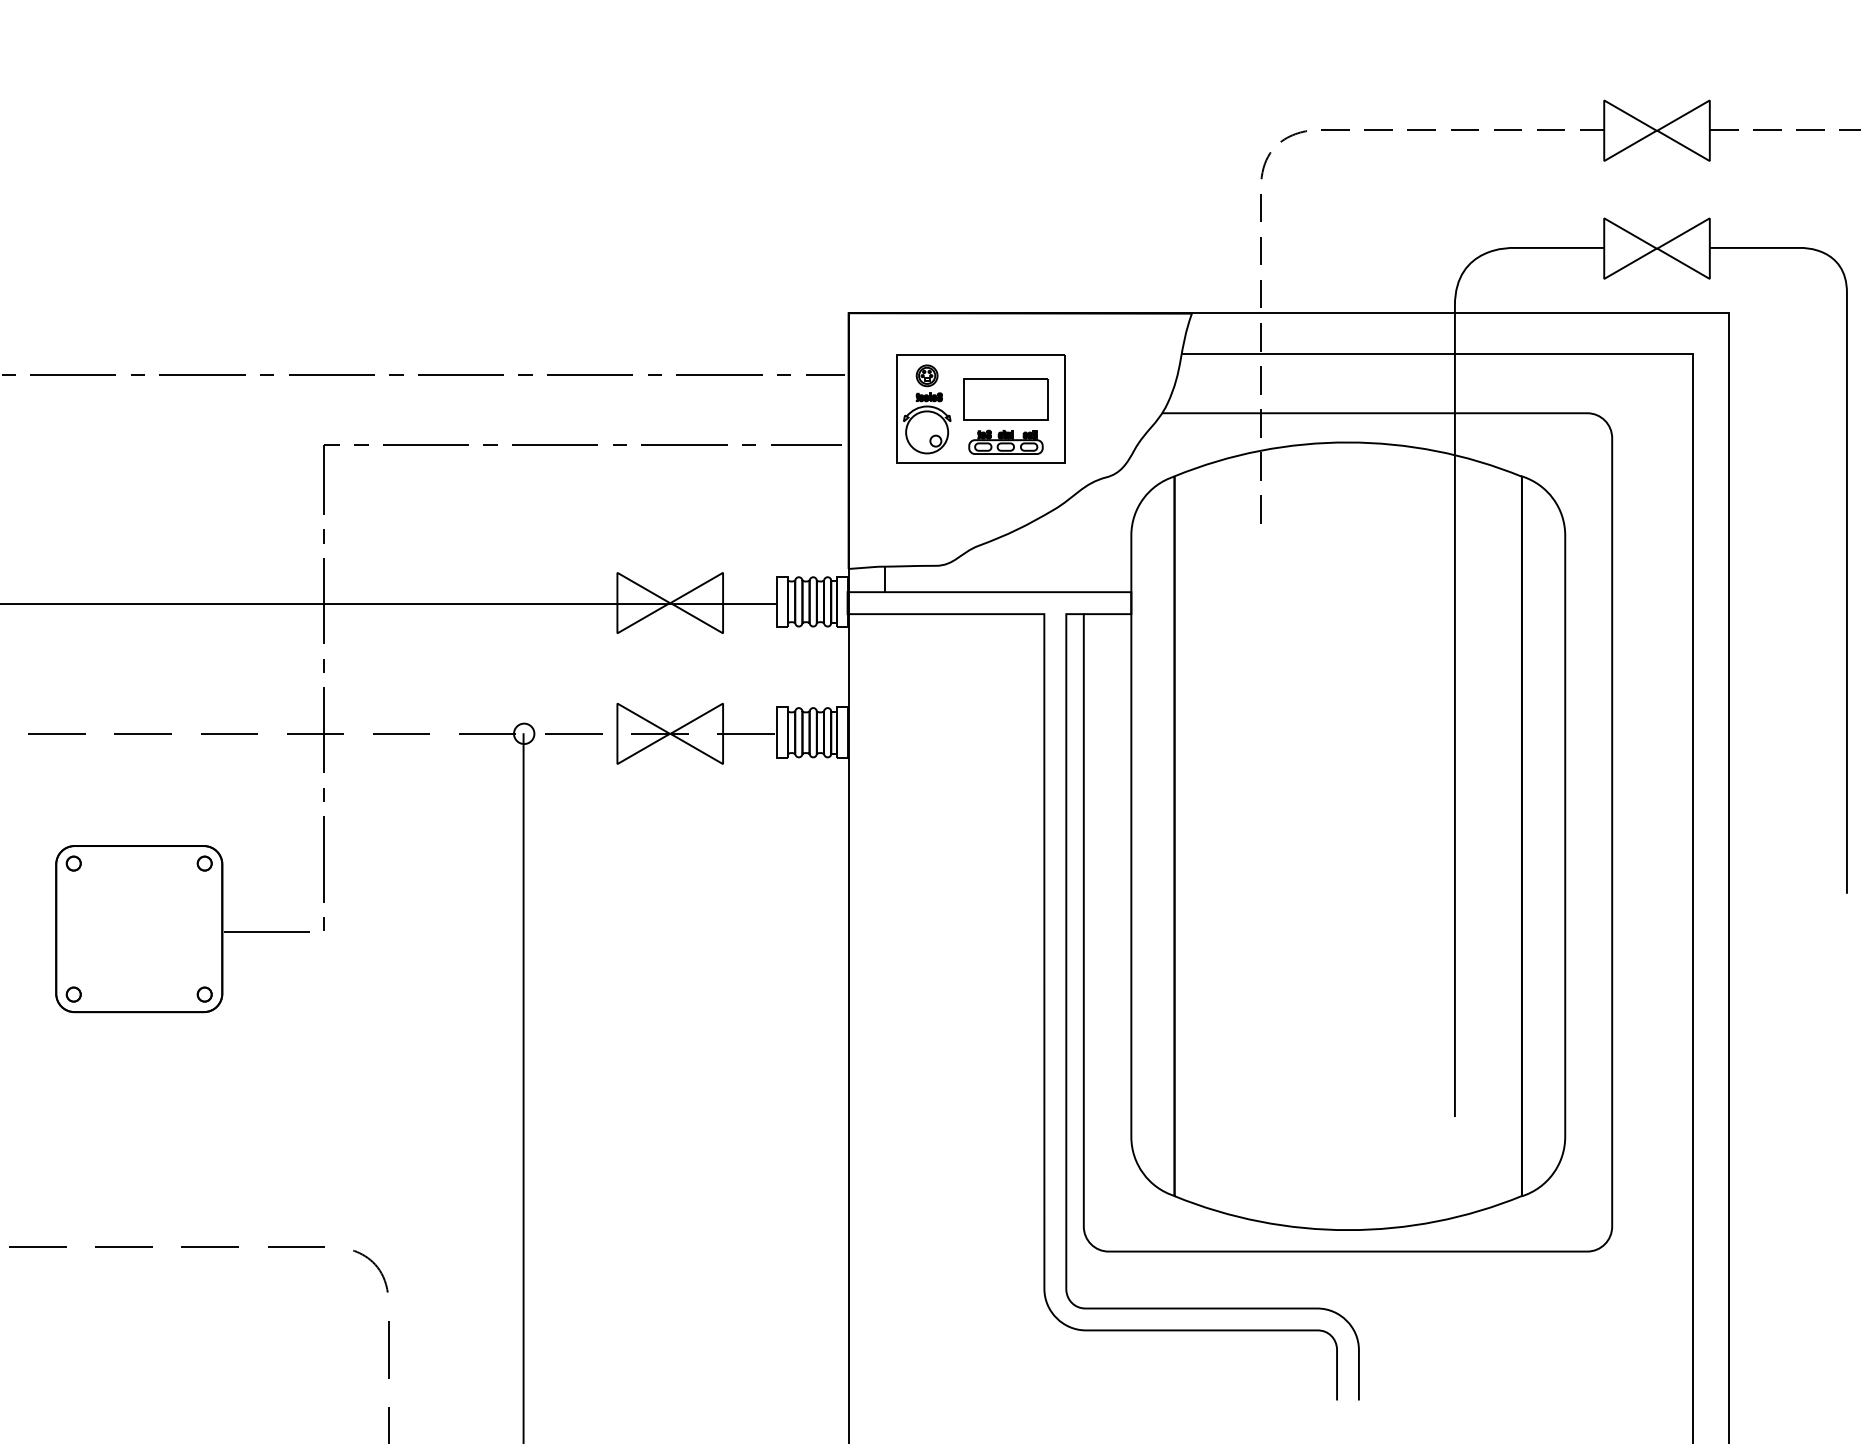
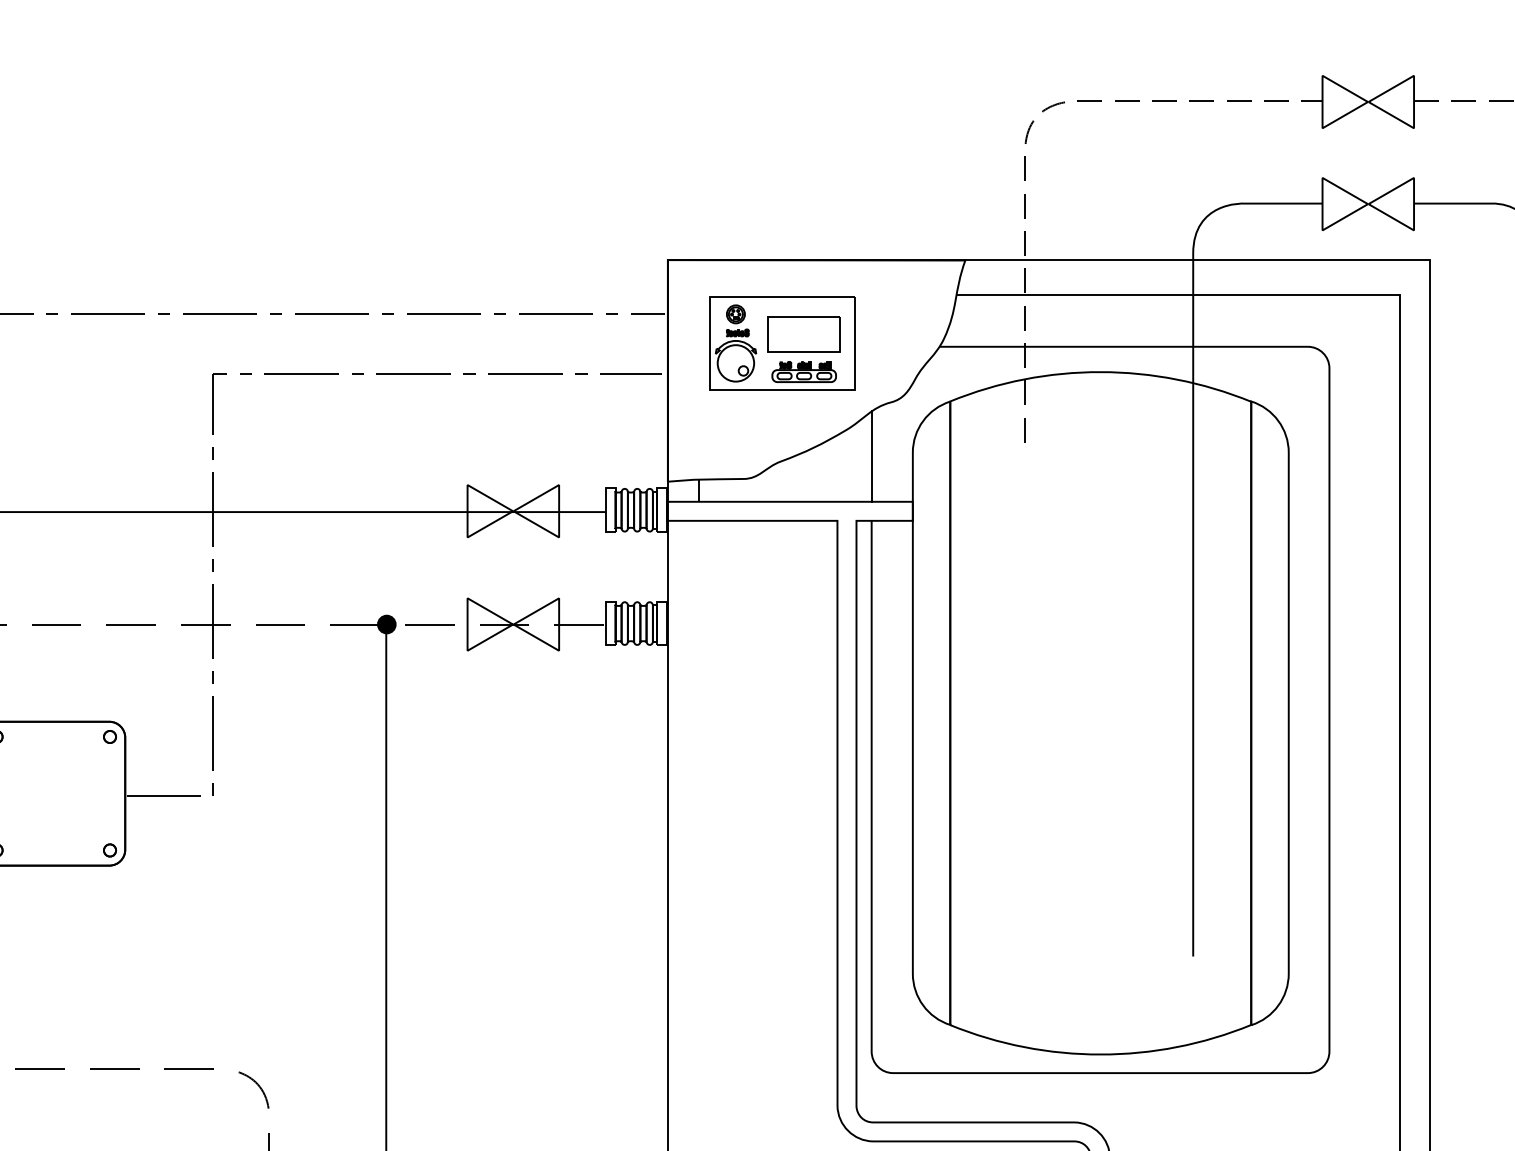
line: (1083, 539) -> (871, 456), added
fill: (524, 733) -> (387, 624), added

